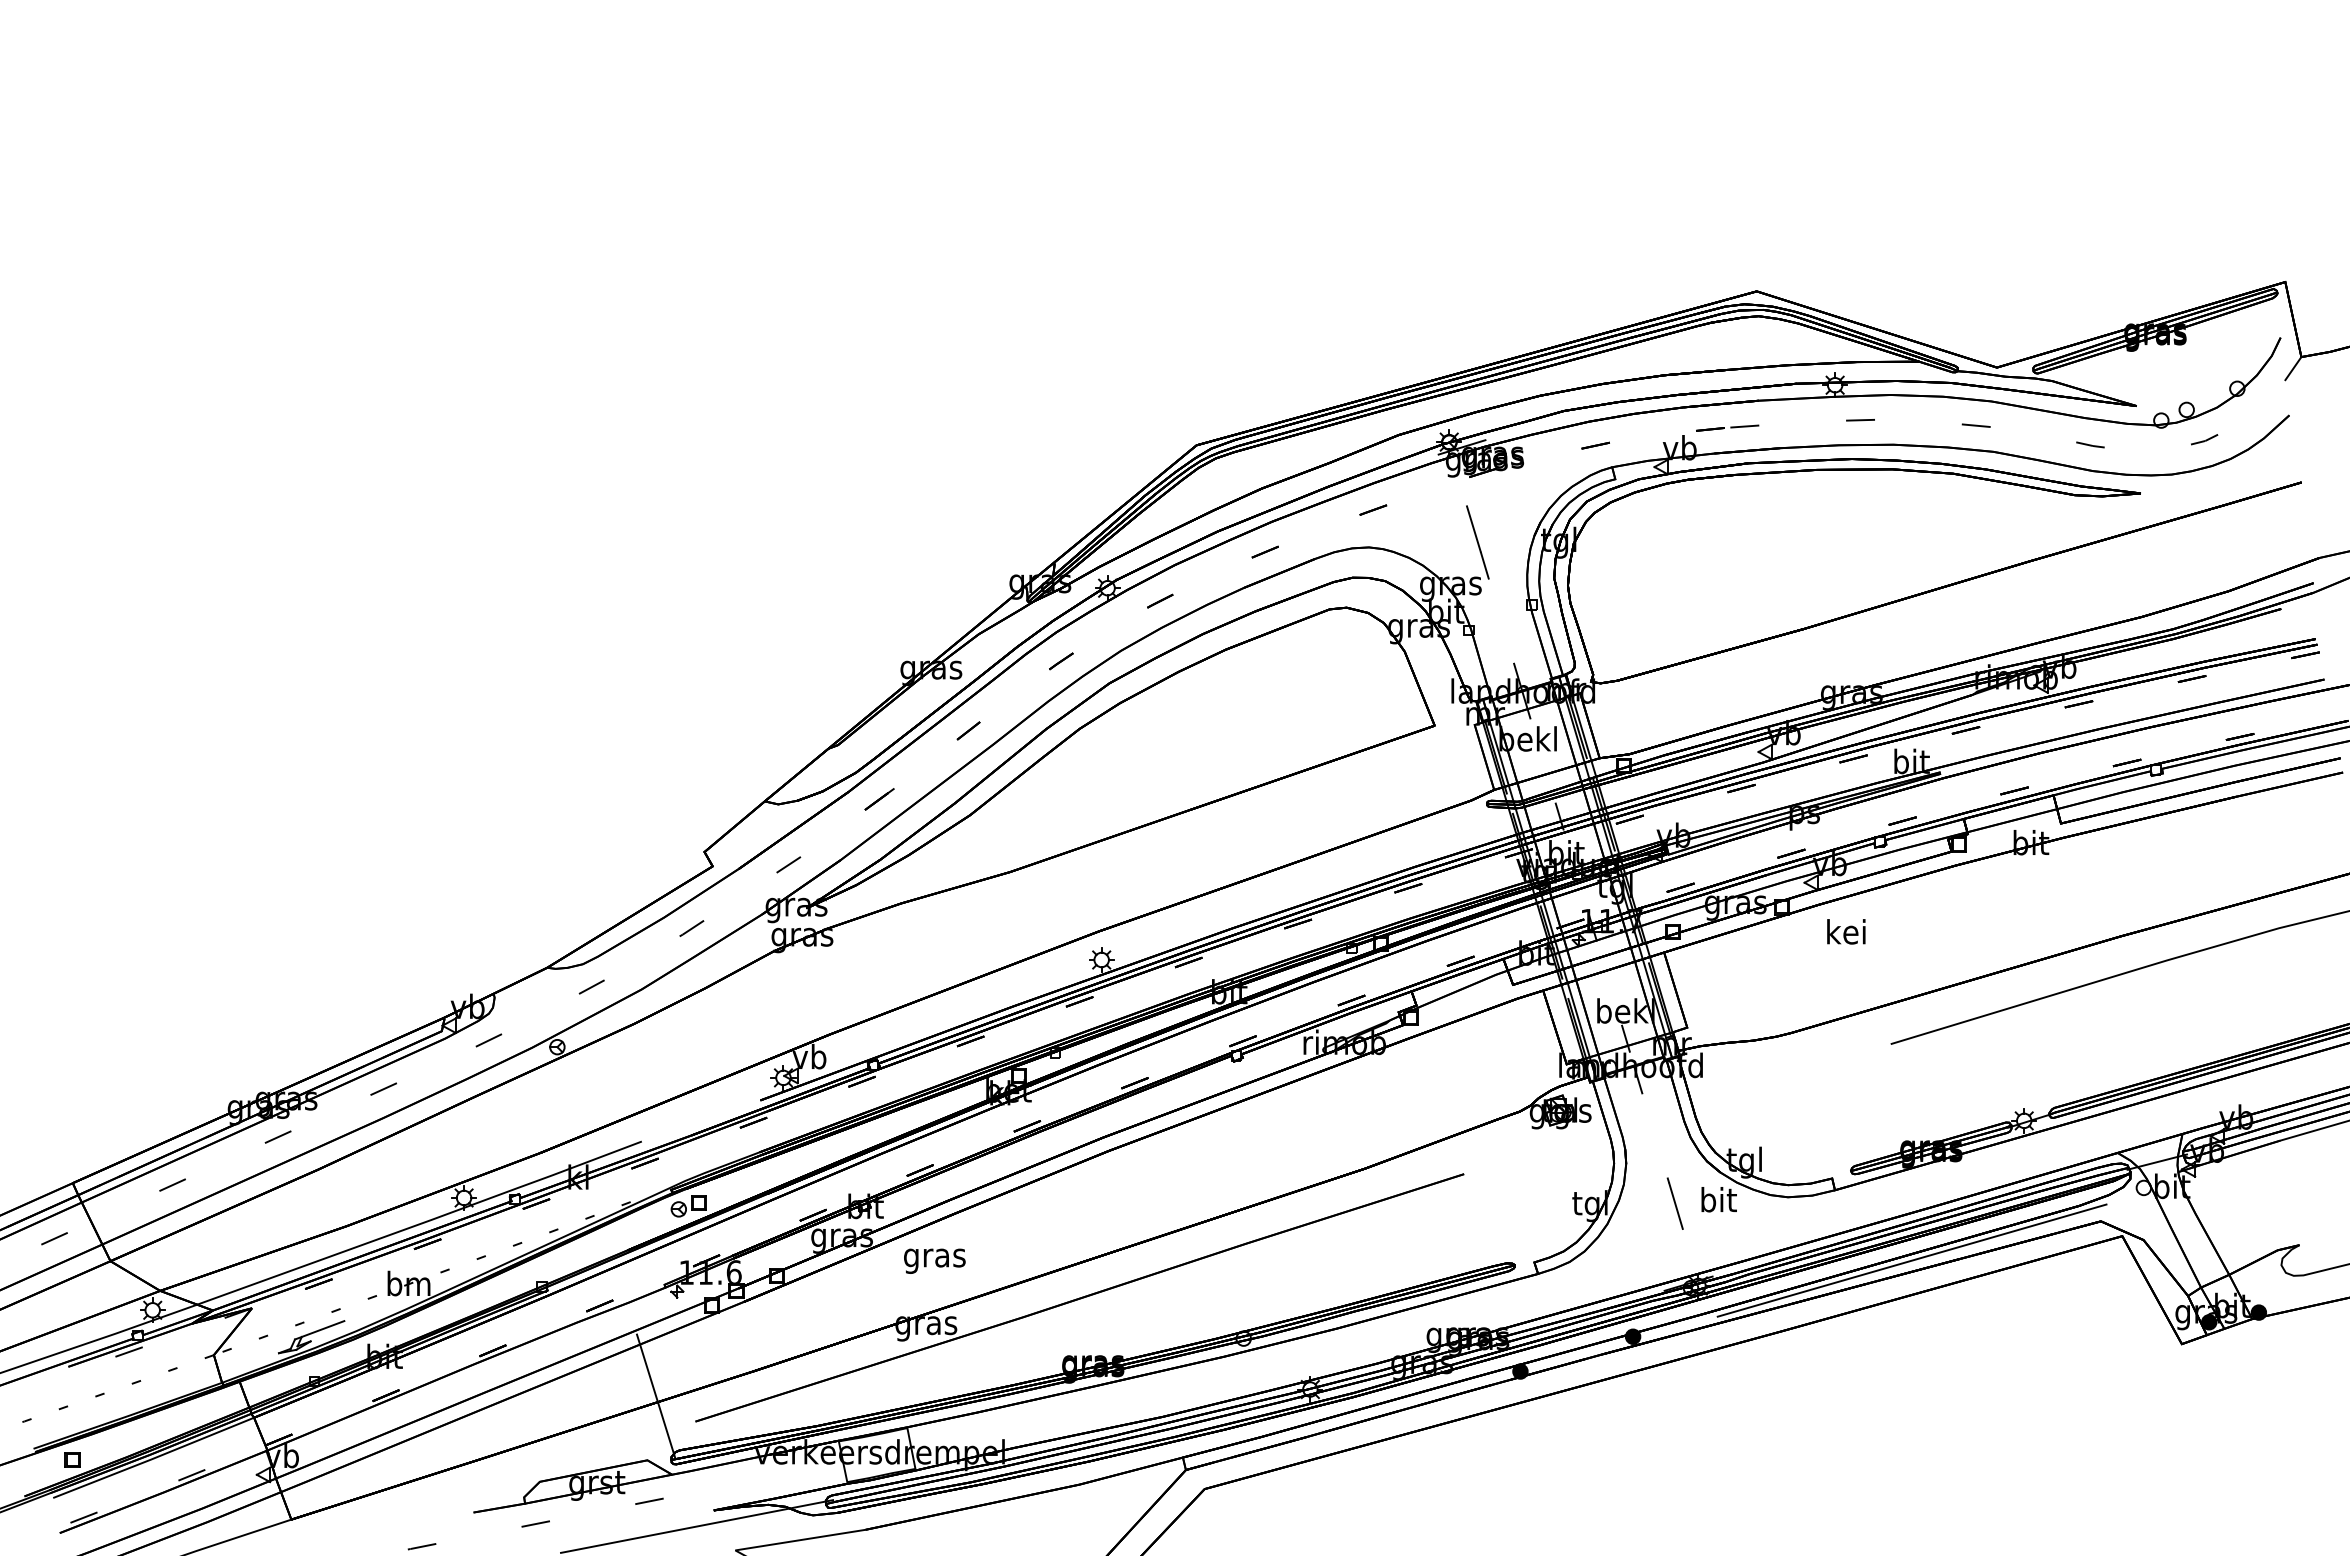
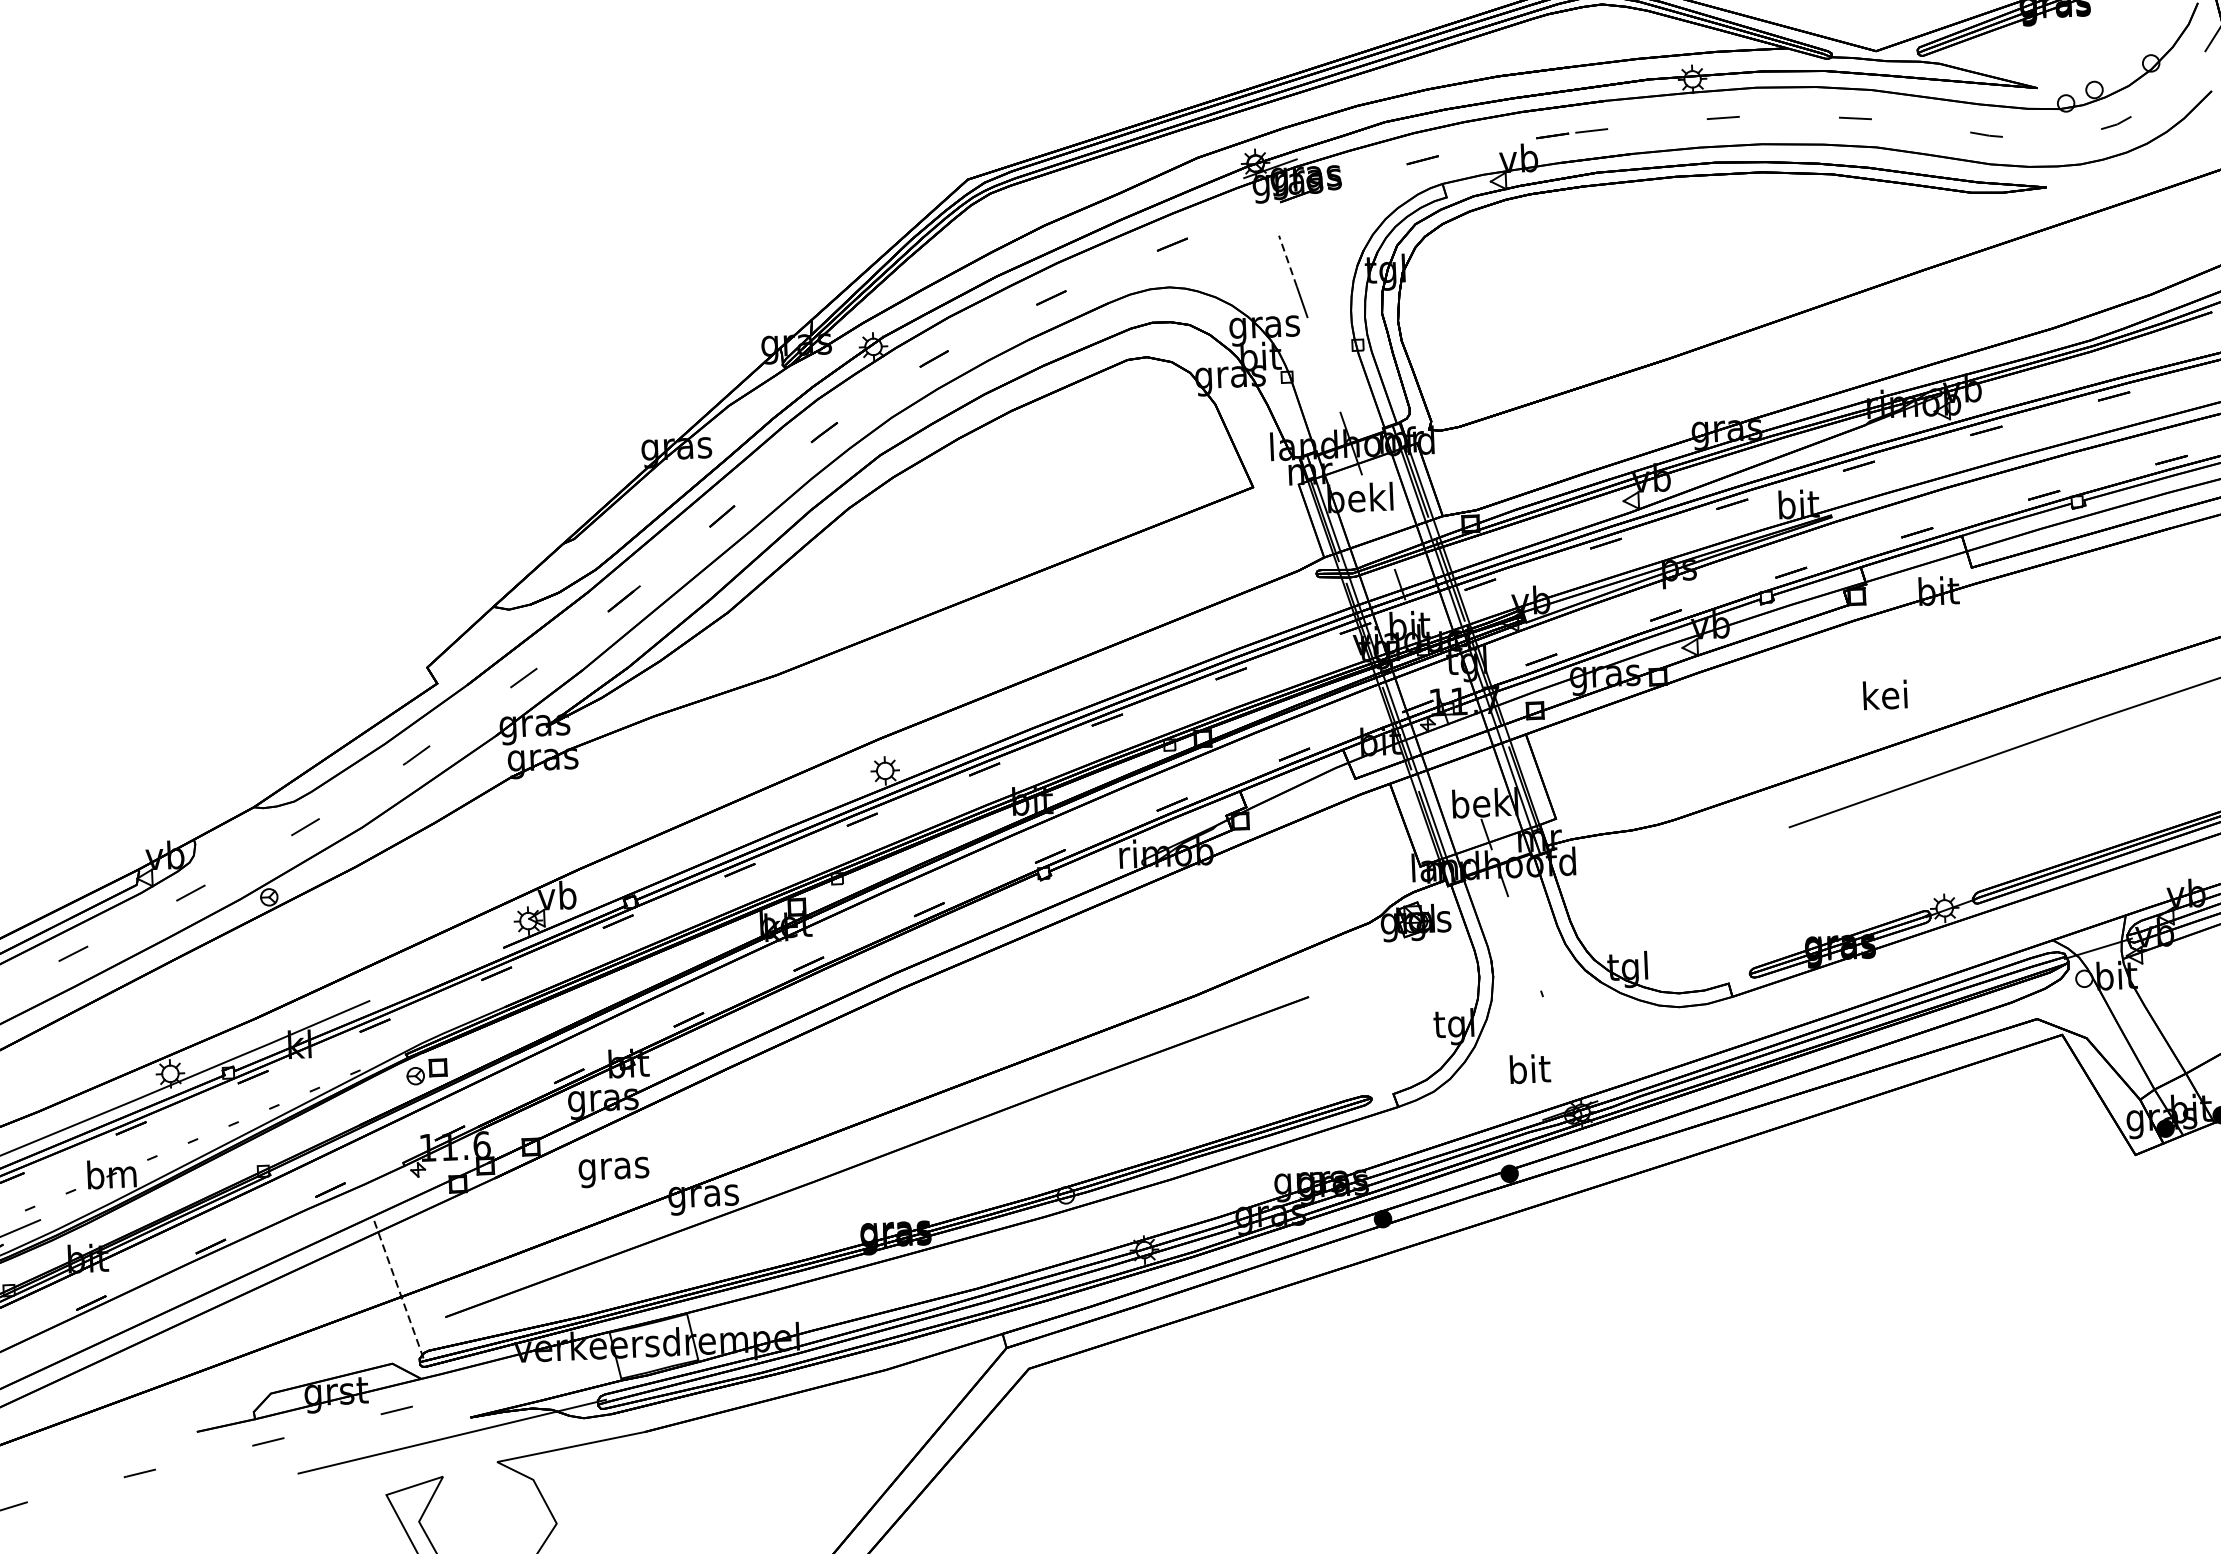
line: (1473, 529) -> (1287, 261), solid -> dashed
text: (1846, 931) -> (1885, 694), moved
text: (1718, 1199) -> (1529, 1068), moved
line: (1675, 1205) -> (1551, 1022), removed
text: (934, 1260) -> (613, 1171), moved
line: (1911, 1260) -> (1823, 1073), removed
line: (656, 1396) -> (399, 1290), solid -> dashed

